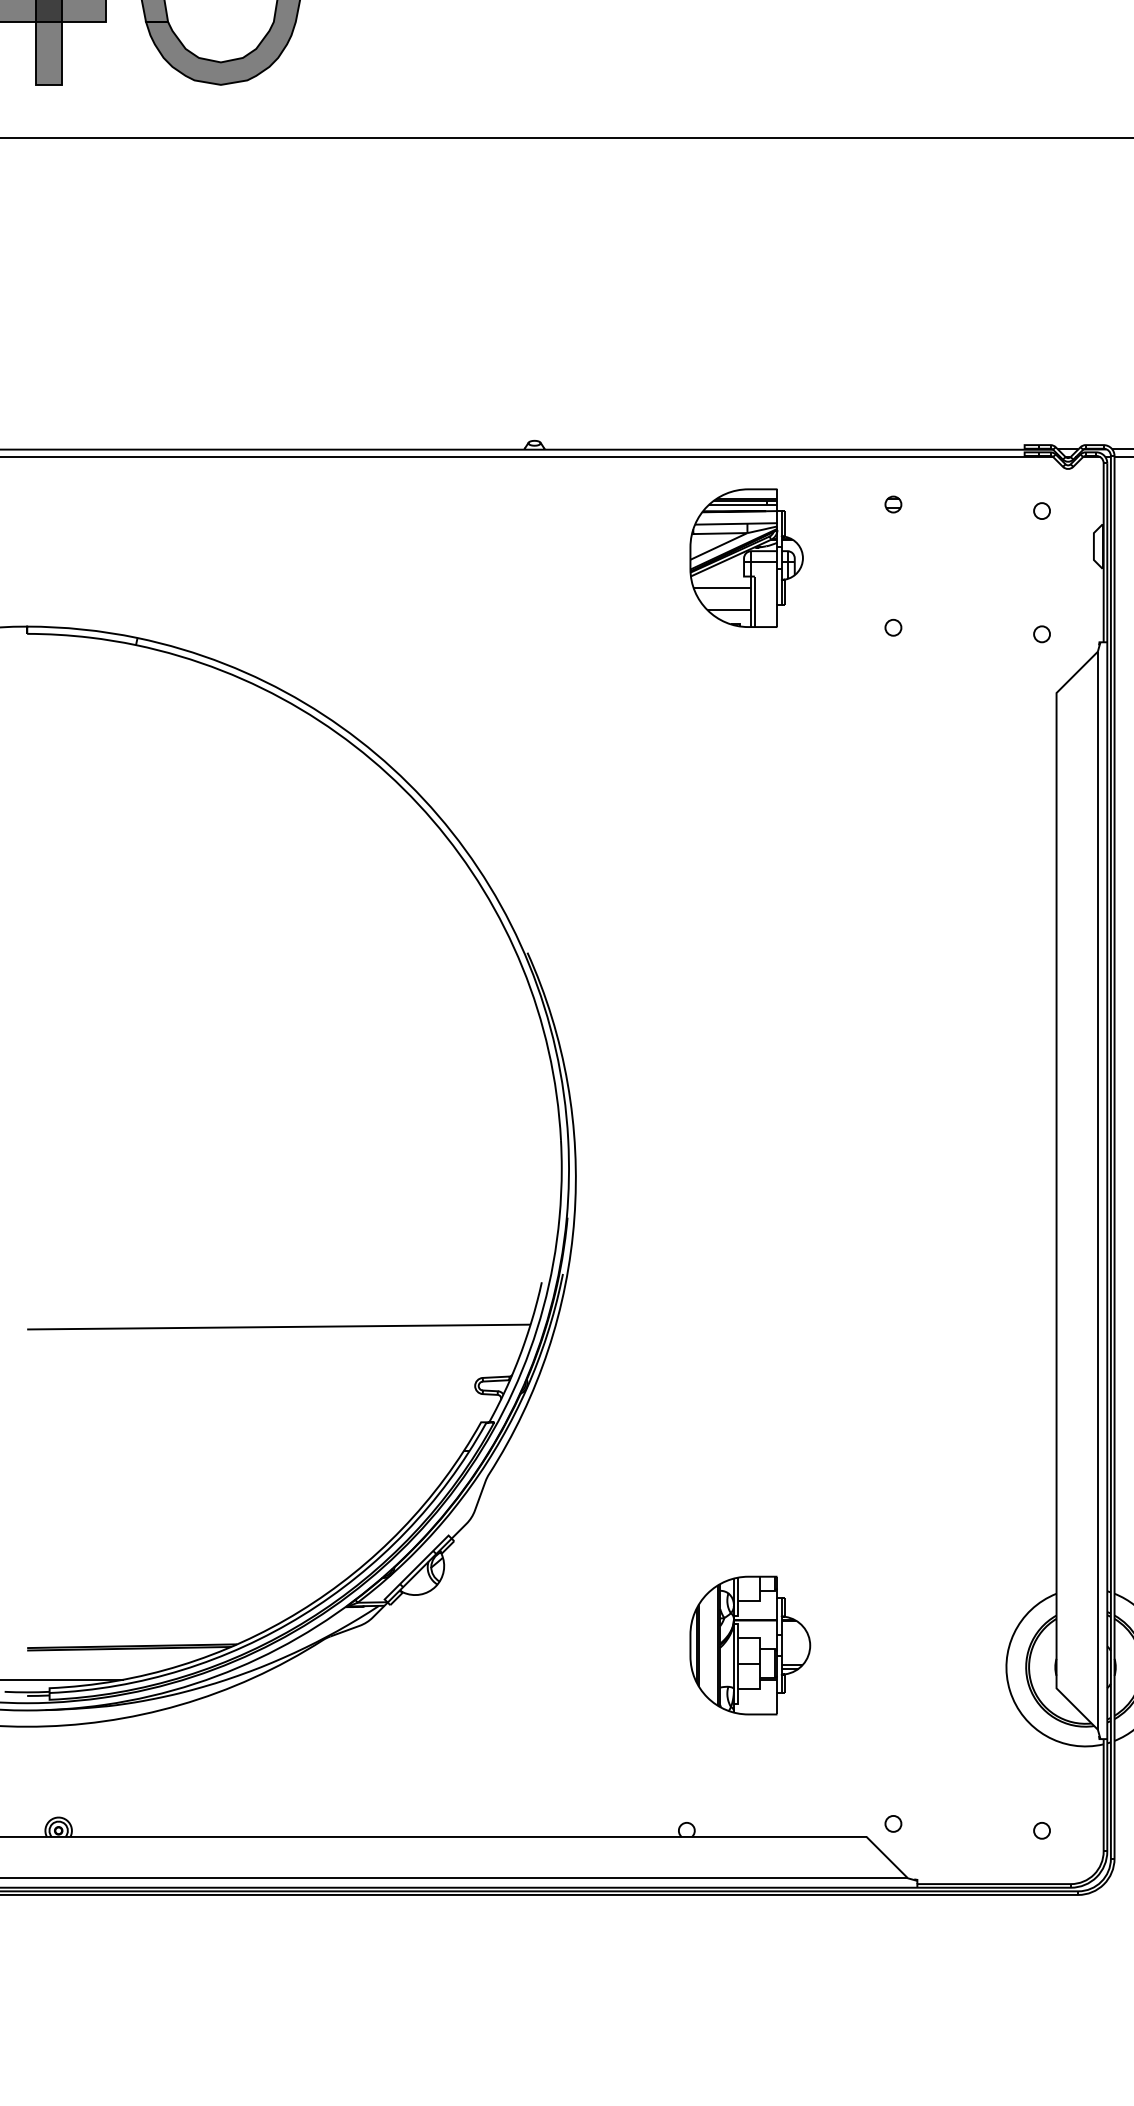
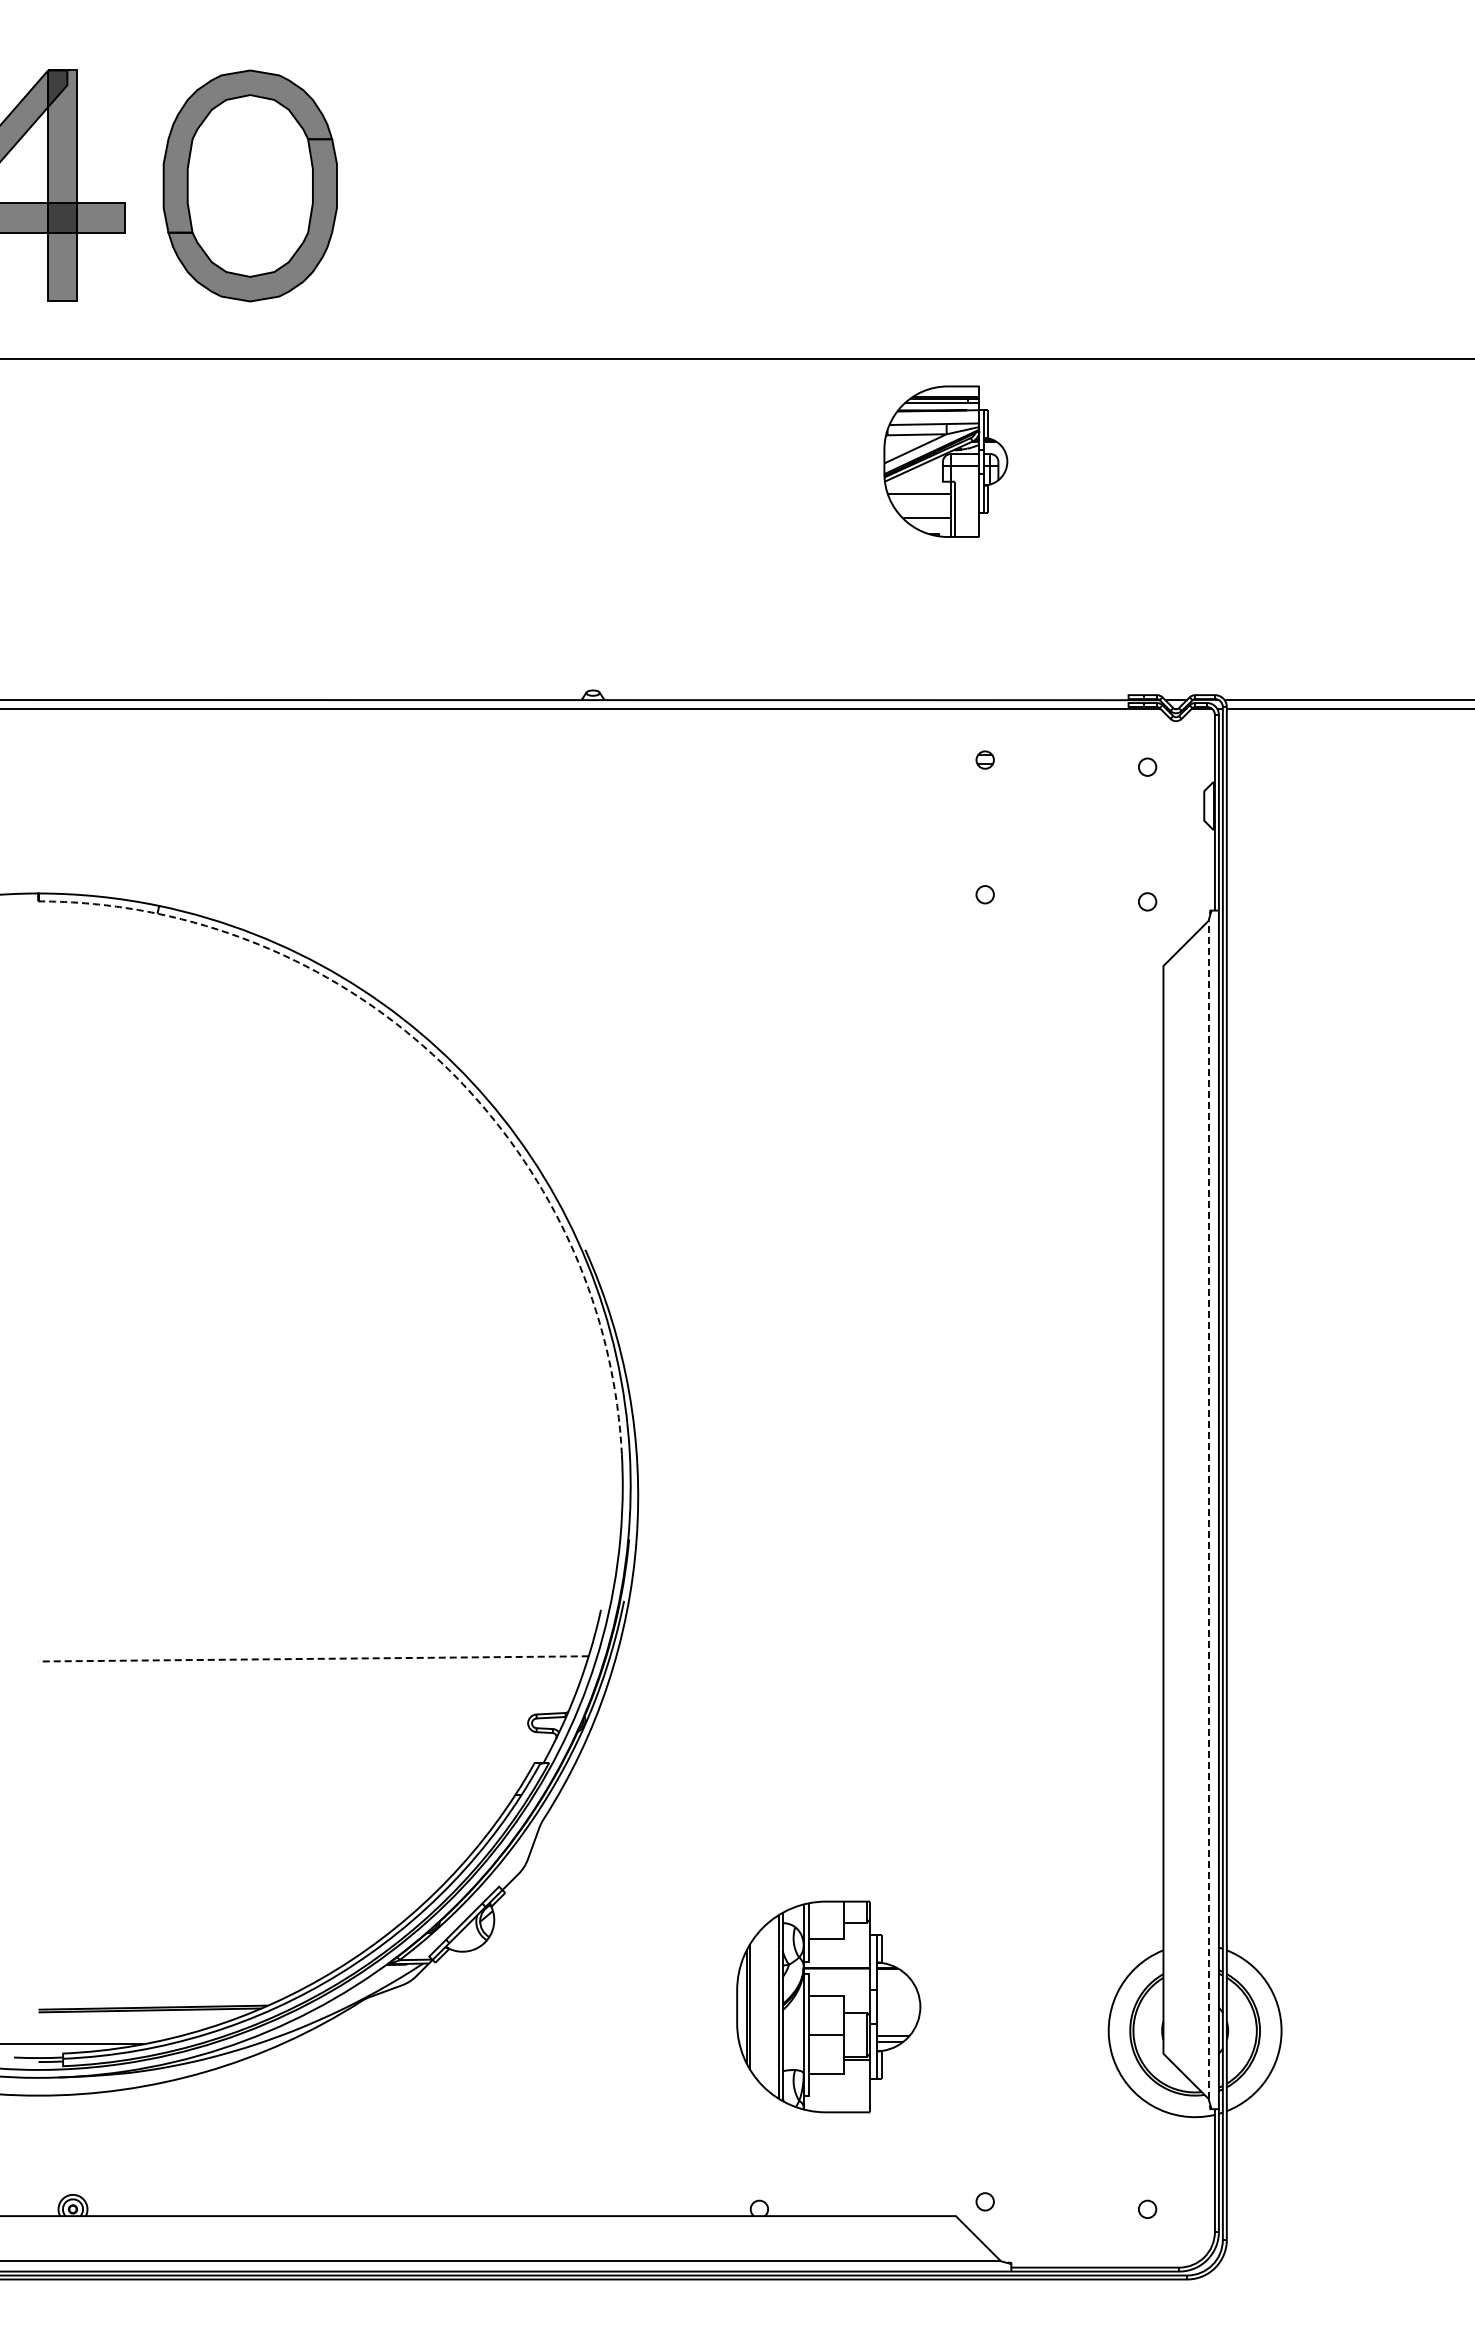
part: (746, 558) -> (945, 461), moved
line: (393, 778) -> (438, 1059), solid -> dashed
line: (1097, 1190) -> (1208, 1509), solid -> dashed
line: (278, 1326) -> (313, 1658), solid -> dashed
part: (750, 1645) -> (828, 2006), size x1.4

